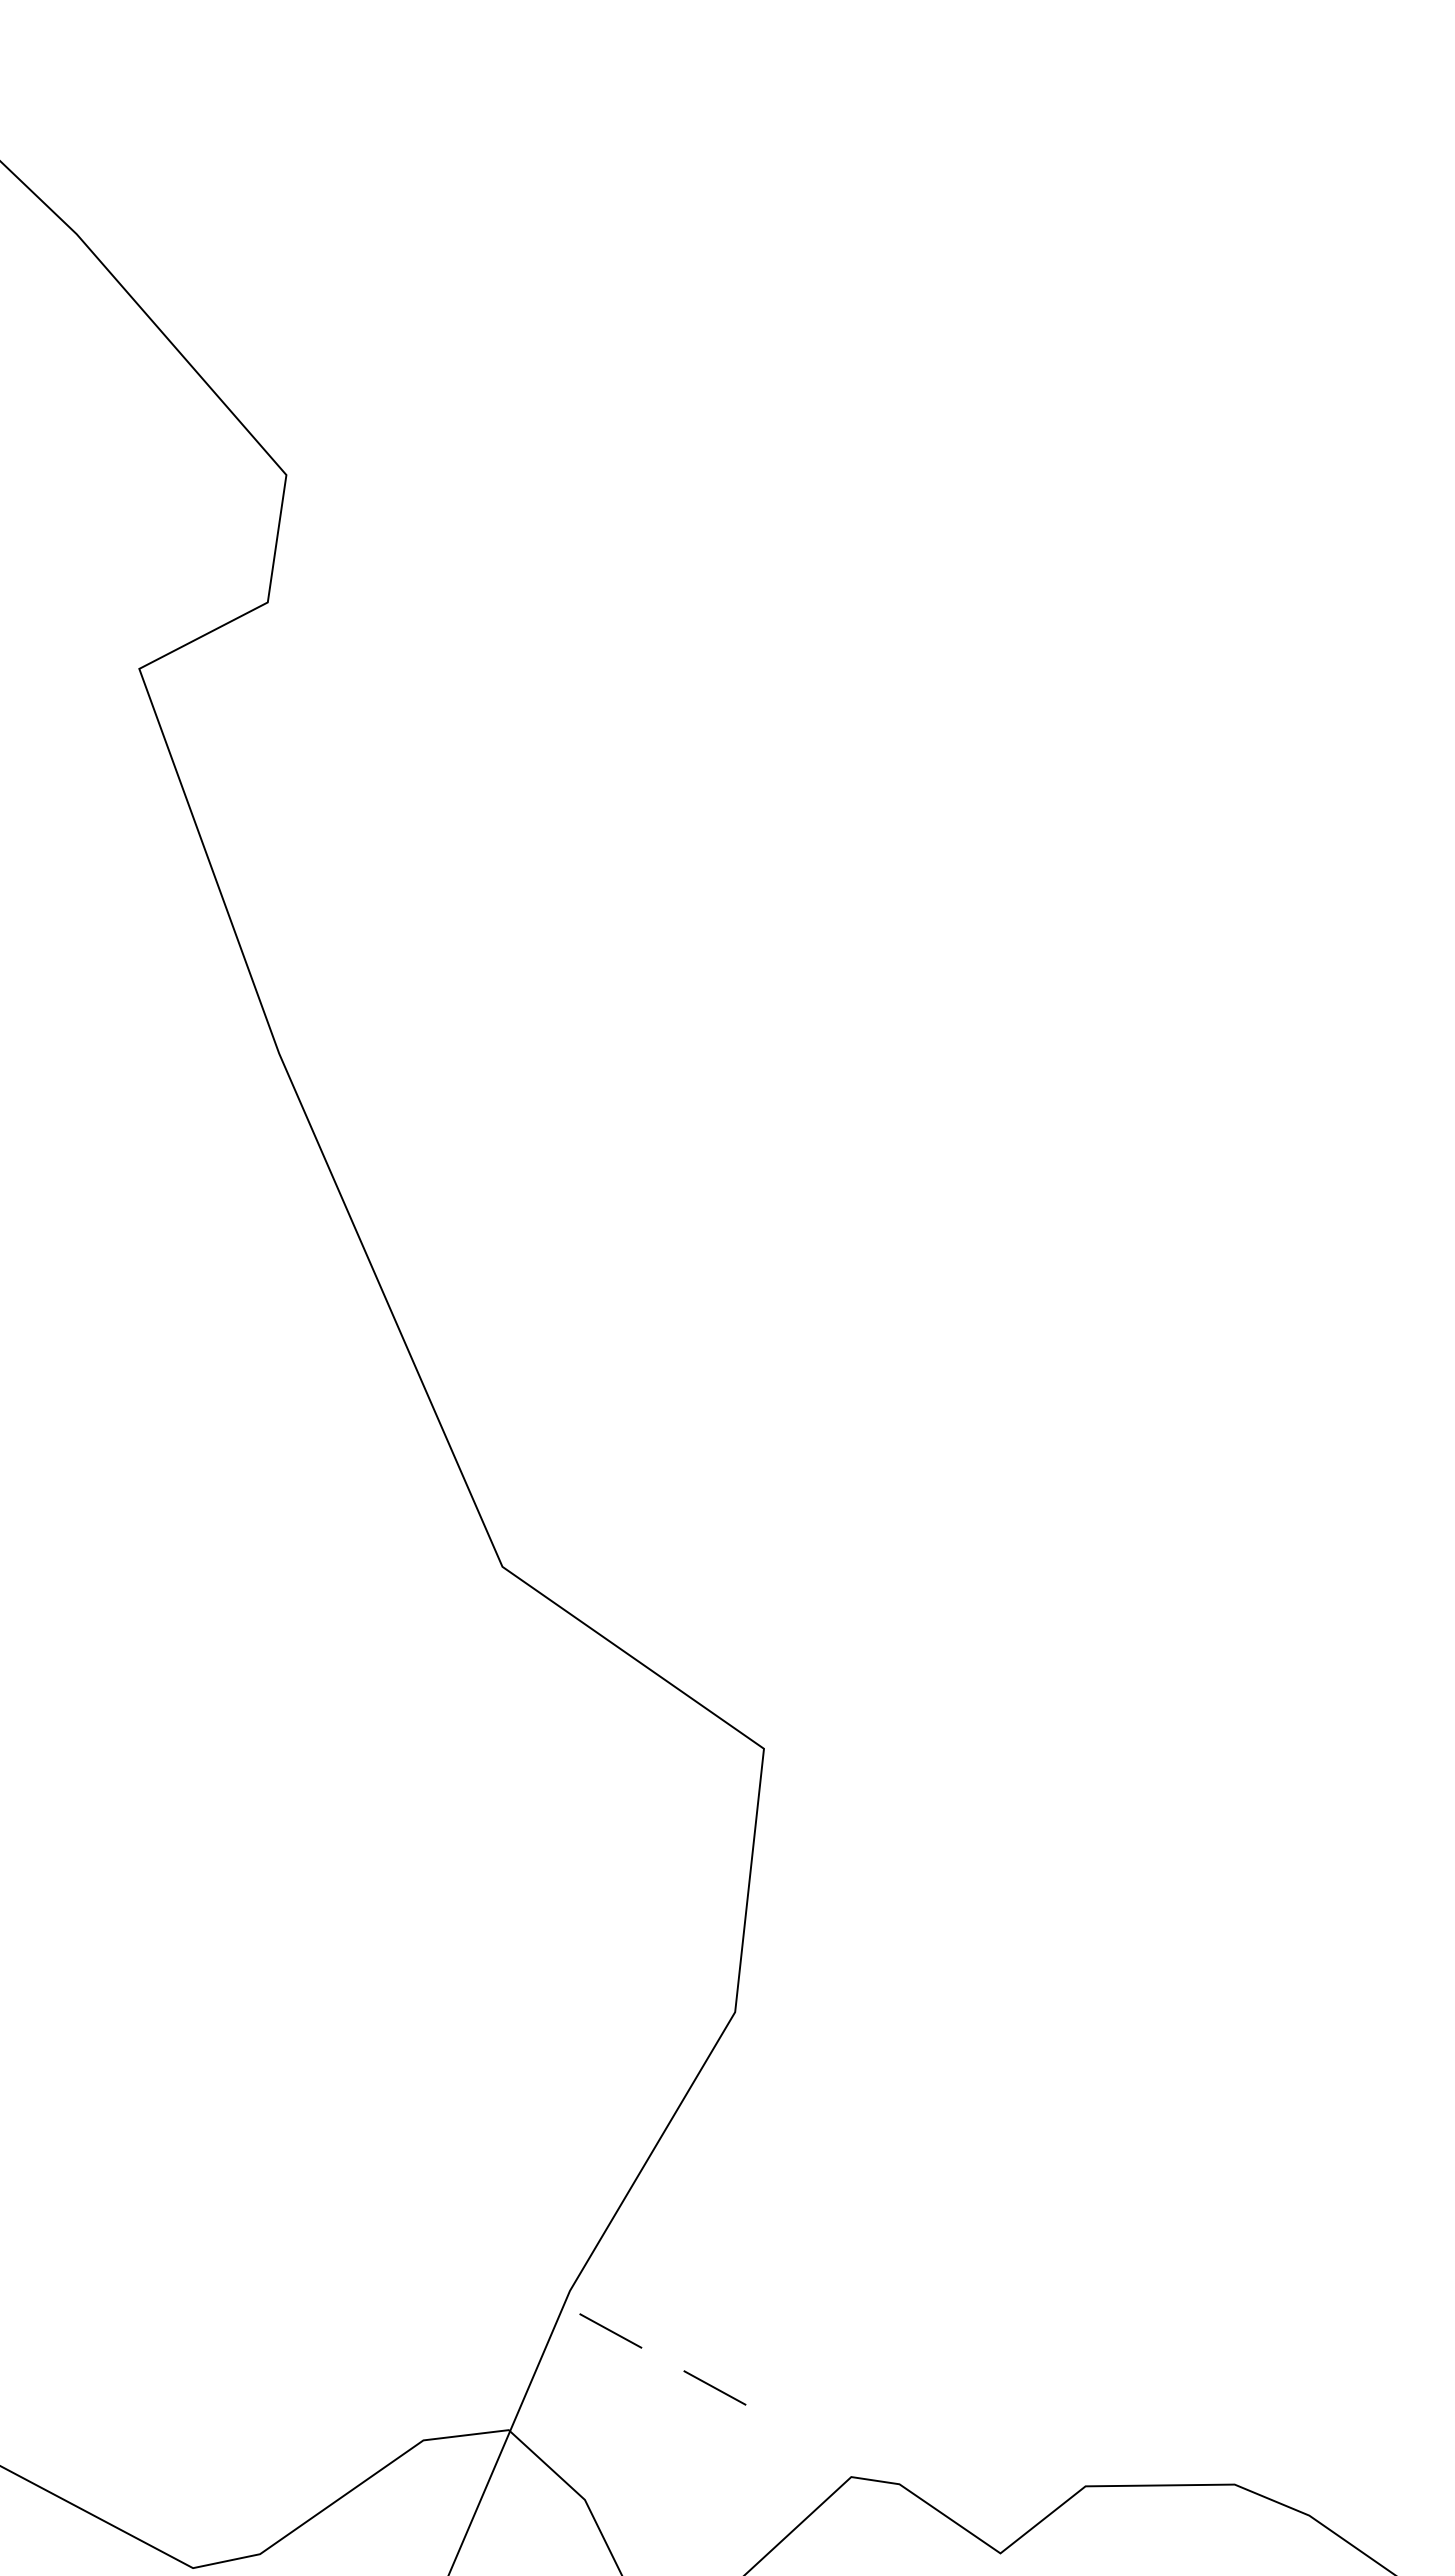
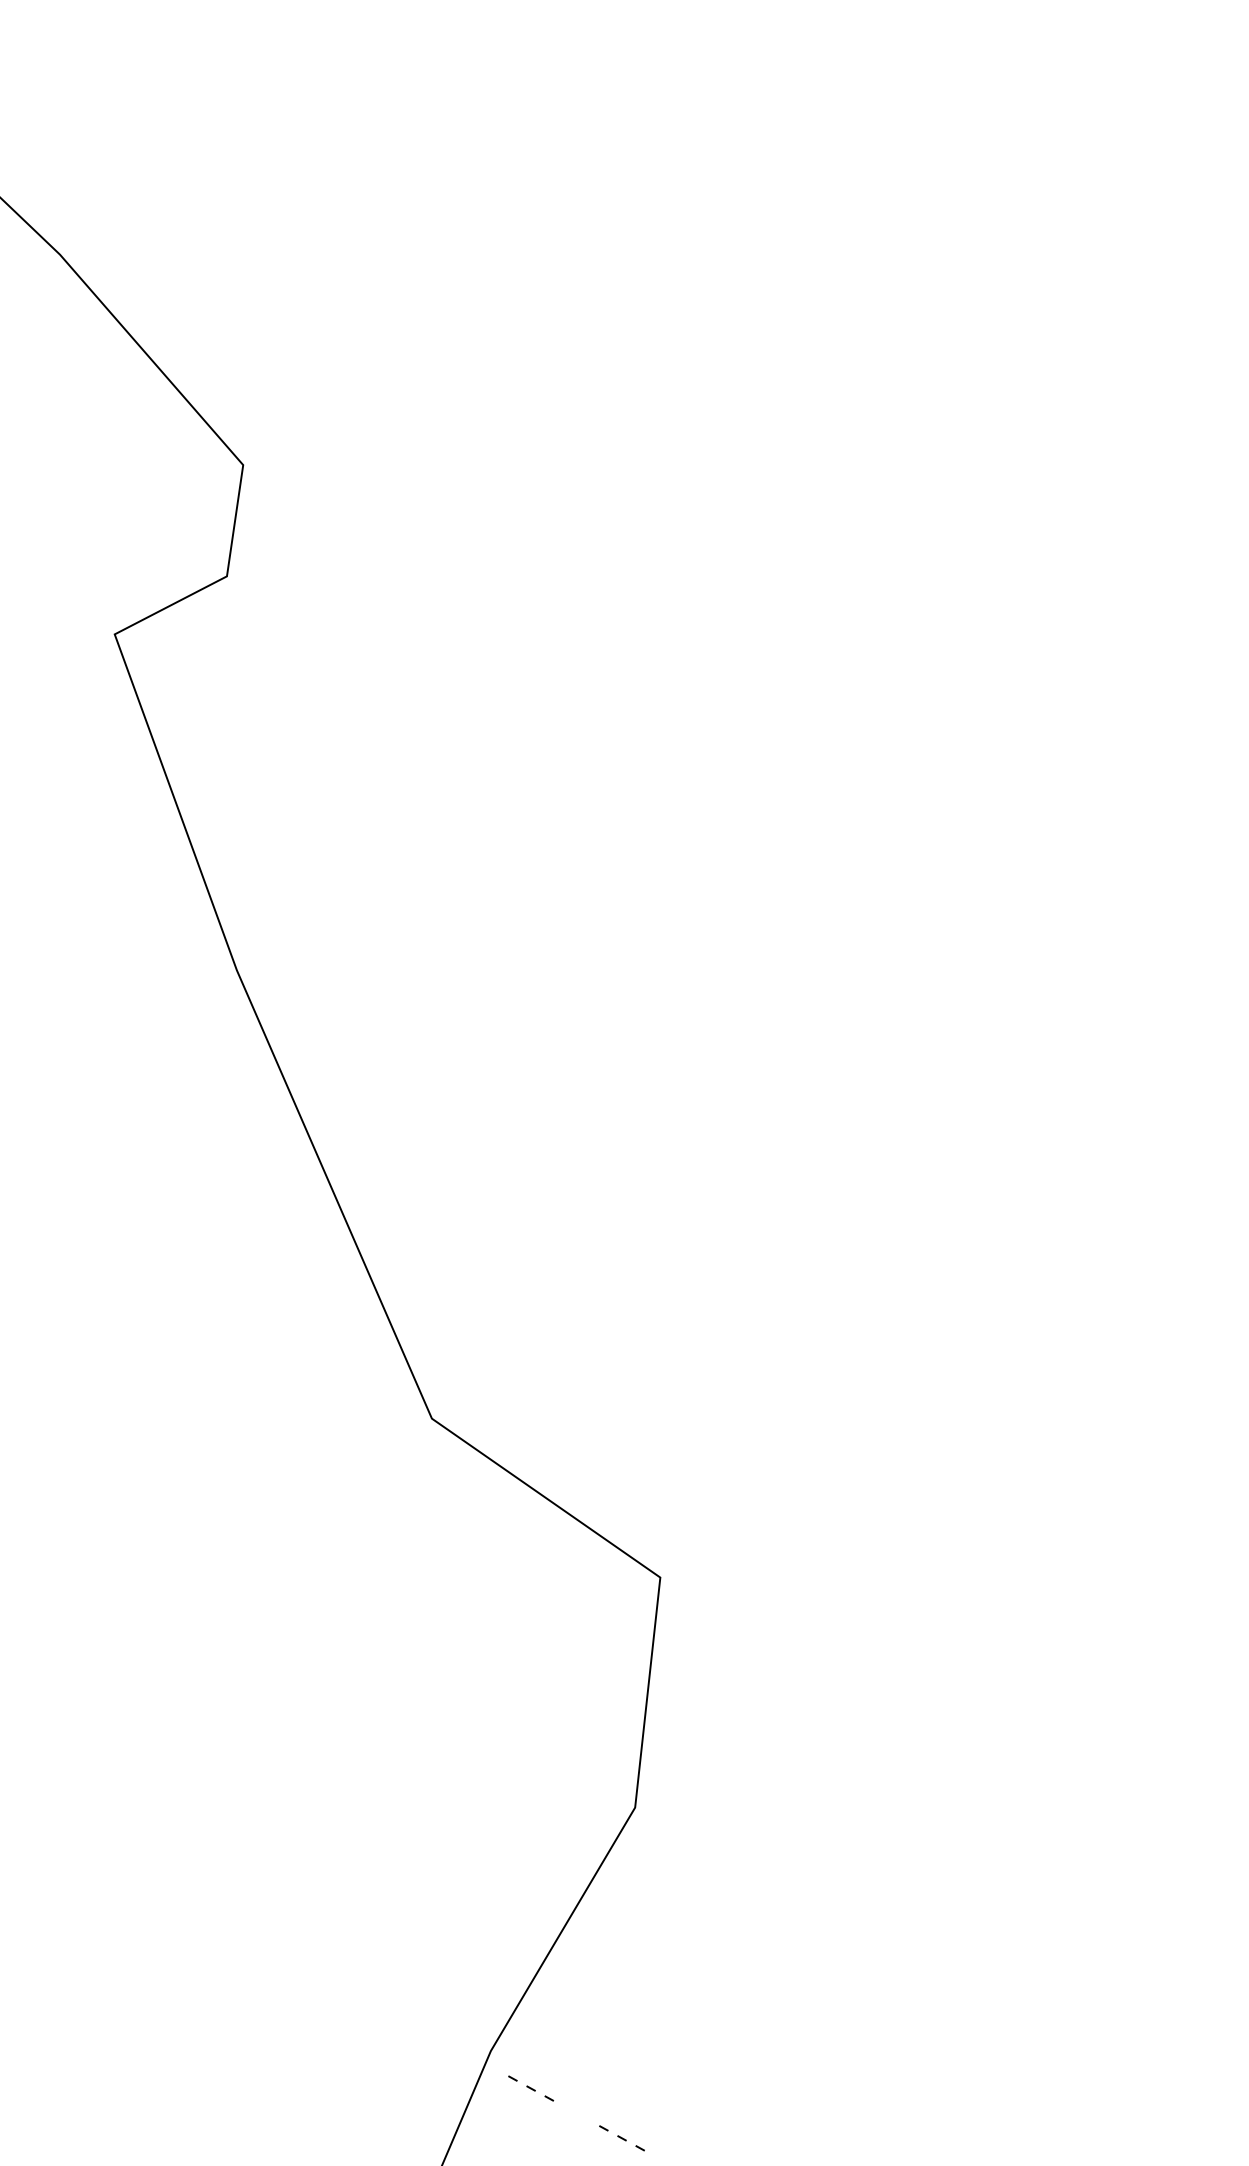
line: (610, 2331) -> (526, 2086), solid -> dashed
line: (714, 2387) -> (617, 2135), solid -> dashed

